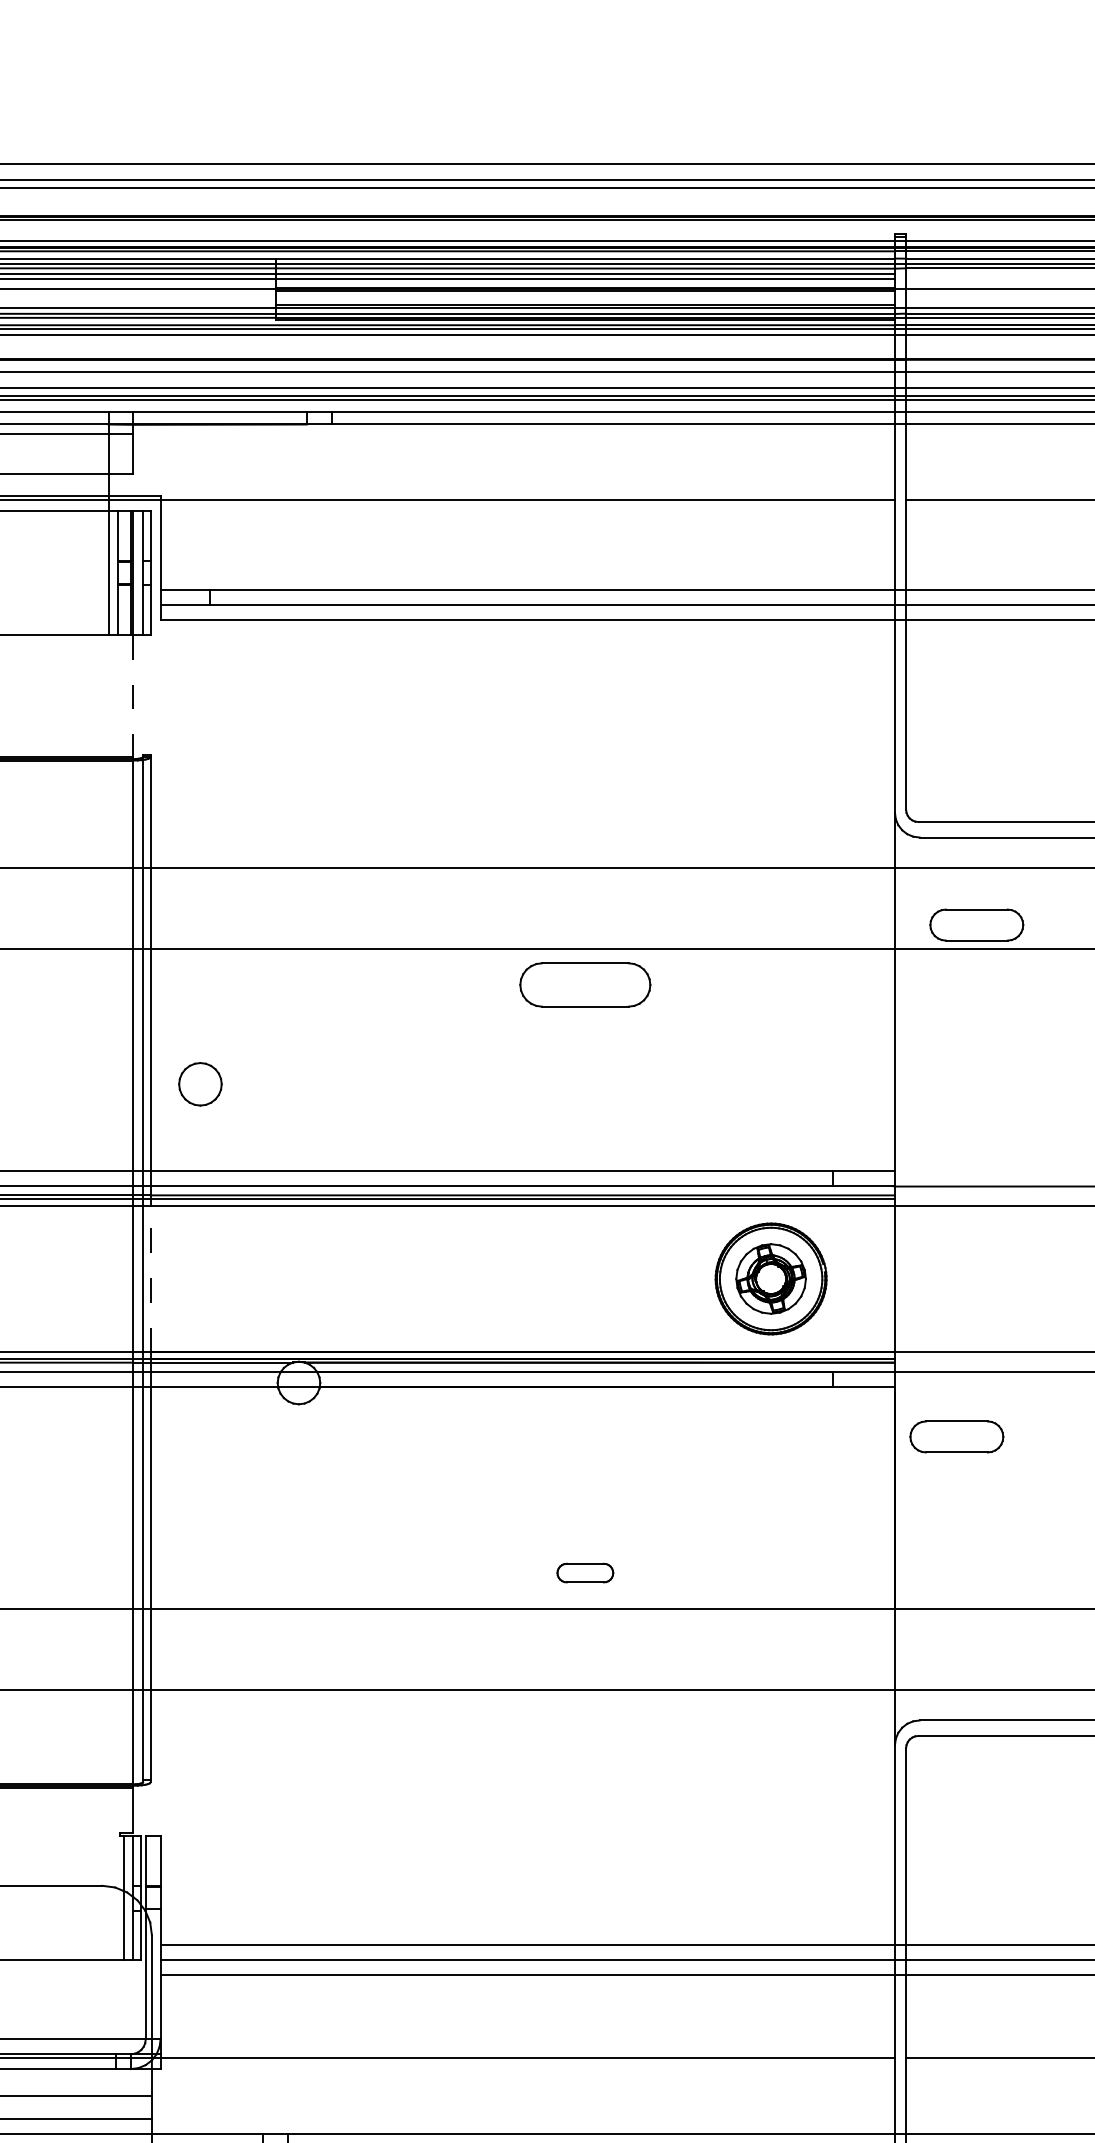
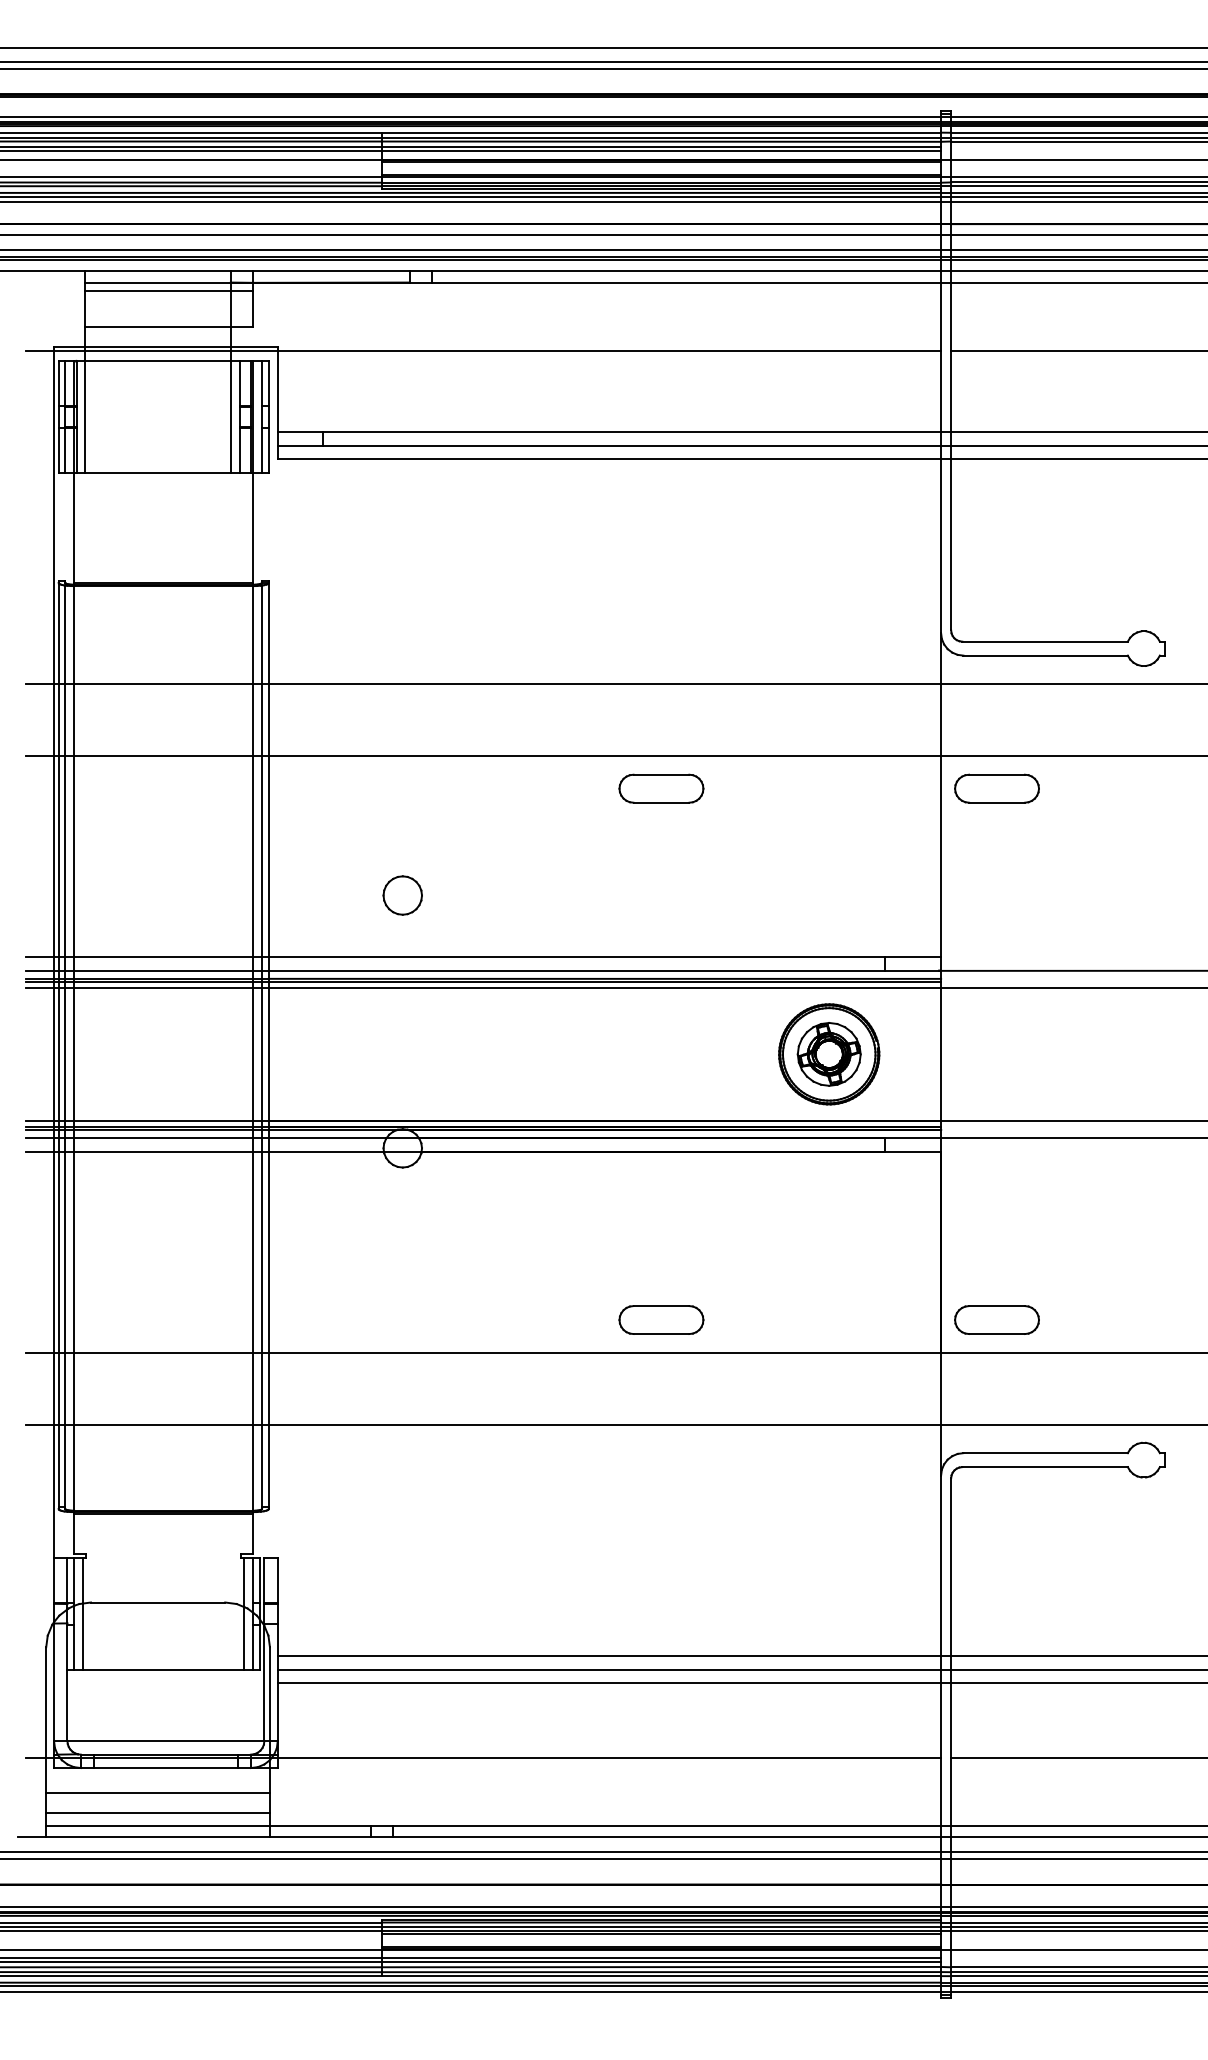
line: (133, 696) -> (253, 528), dashed -> solid
part: (976, 924) -> (996, 788), moved
part: (585, 984) -> (661, 788), size x0.71
part: (200, 1084) -> (402, 895), moved
line: (150, 1278) -> (268, 1053), dashed -> solid
part: (956, 1436) -> (996, 1319), moved
part: (585, 1572) -> (661, 1319), size x1.67

